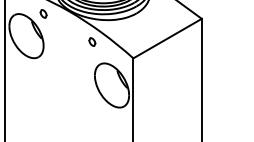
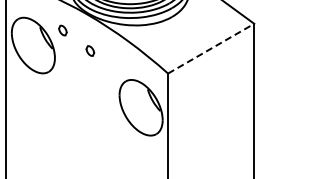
part: (43, 13) -> (62, 30), moved
line: (167, 38) -> (211, 48), solid -> dashed
part: (92, 41) -> (90, 50), moved

